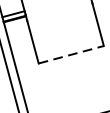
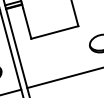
line: (72, 54) -> (55, 32), dashed -> solid

